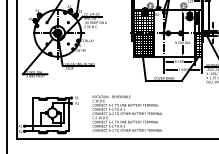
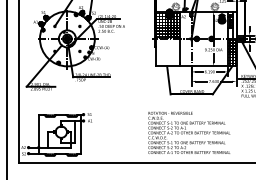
hatch: (144, 44) -> (168, 52), removed
text: (127, 113) -> (189, 132), moved

